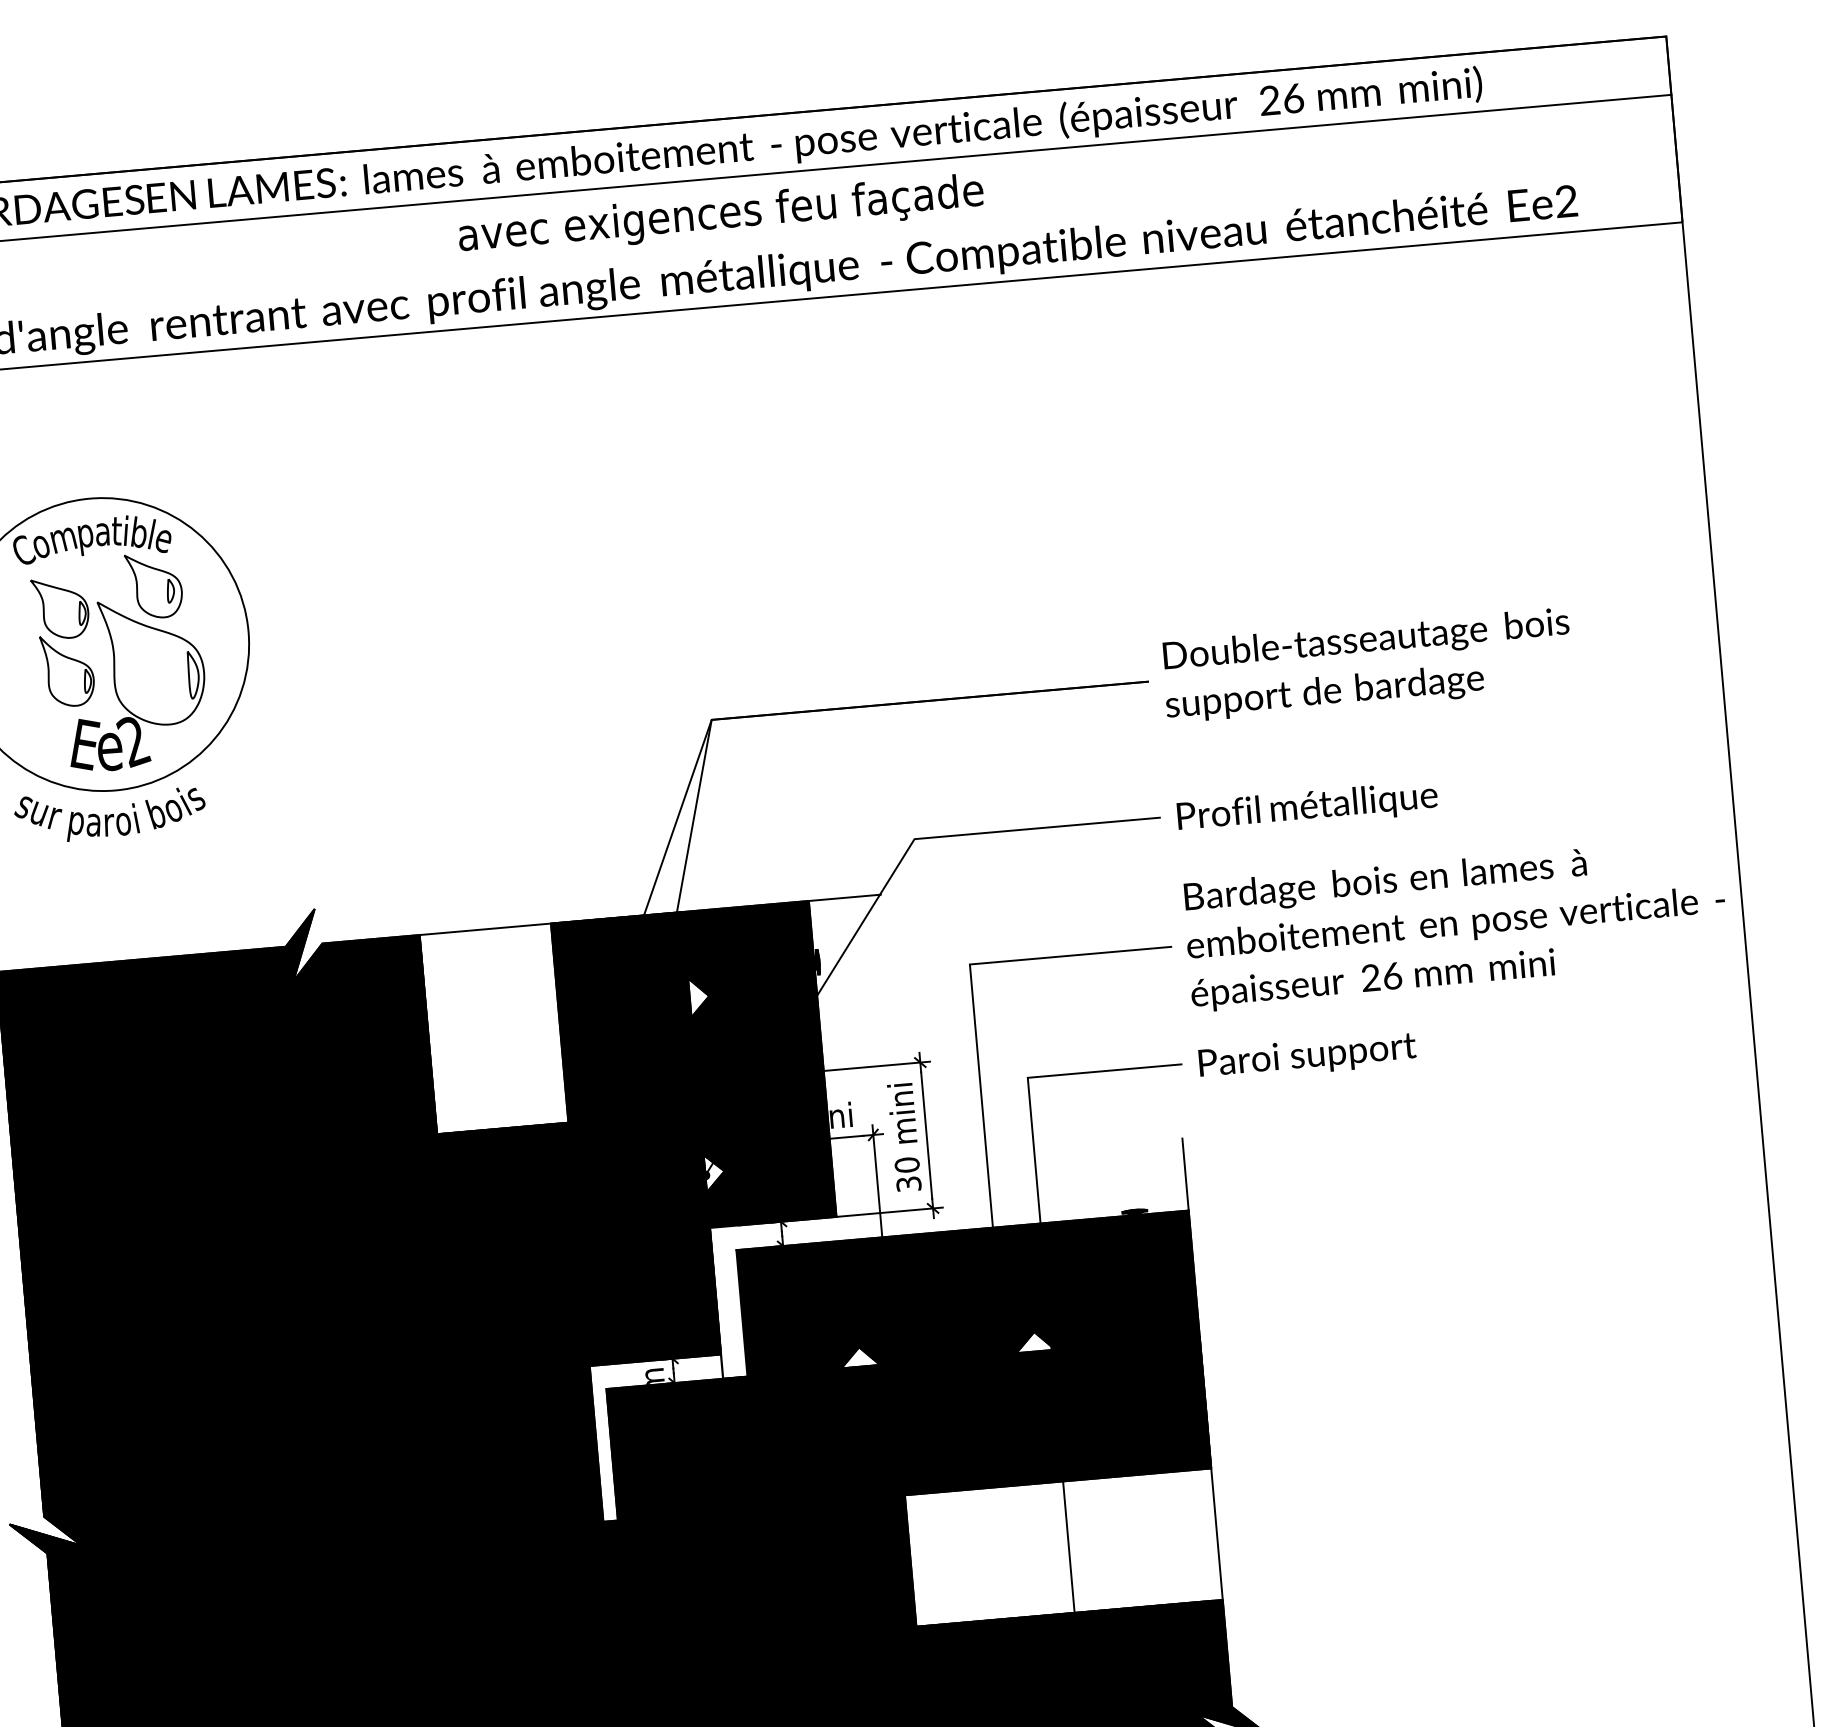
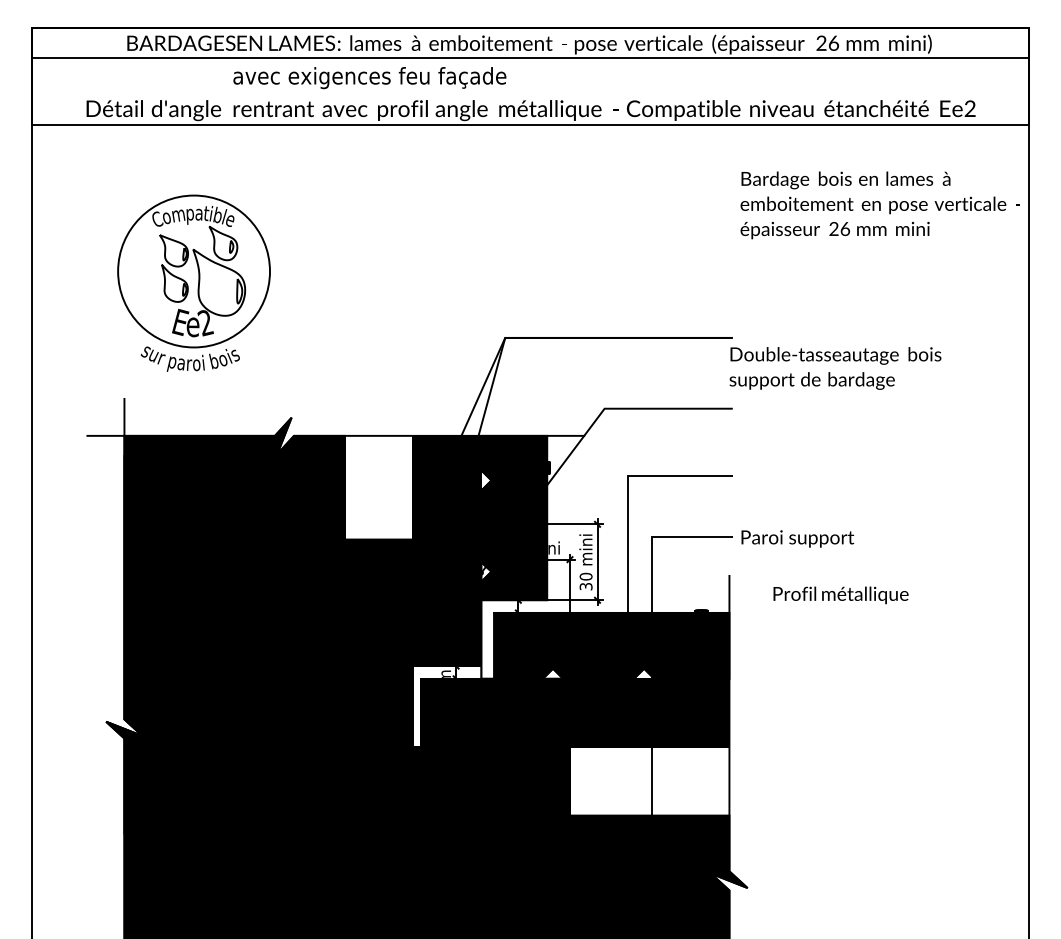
text: (720, 216) -> (369, 78), moved
text: (1367, 665) -> (835, 368), moved
text: (1306, 808) -> (840, 595), moved
text: (1454, 925) -> (879, 205), moved

